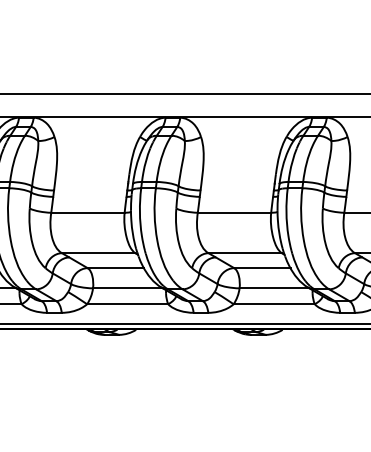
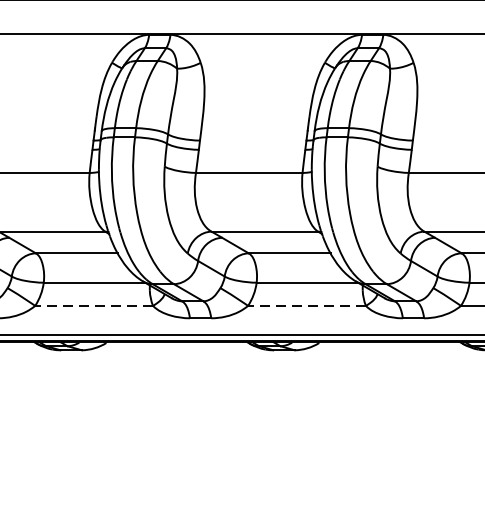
line: (127, 304) -> (93, 306), solid -> dashed
line: (274, 304) -> (307, 306), solid -> dashed

